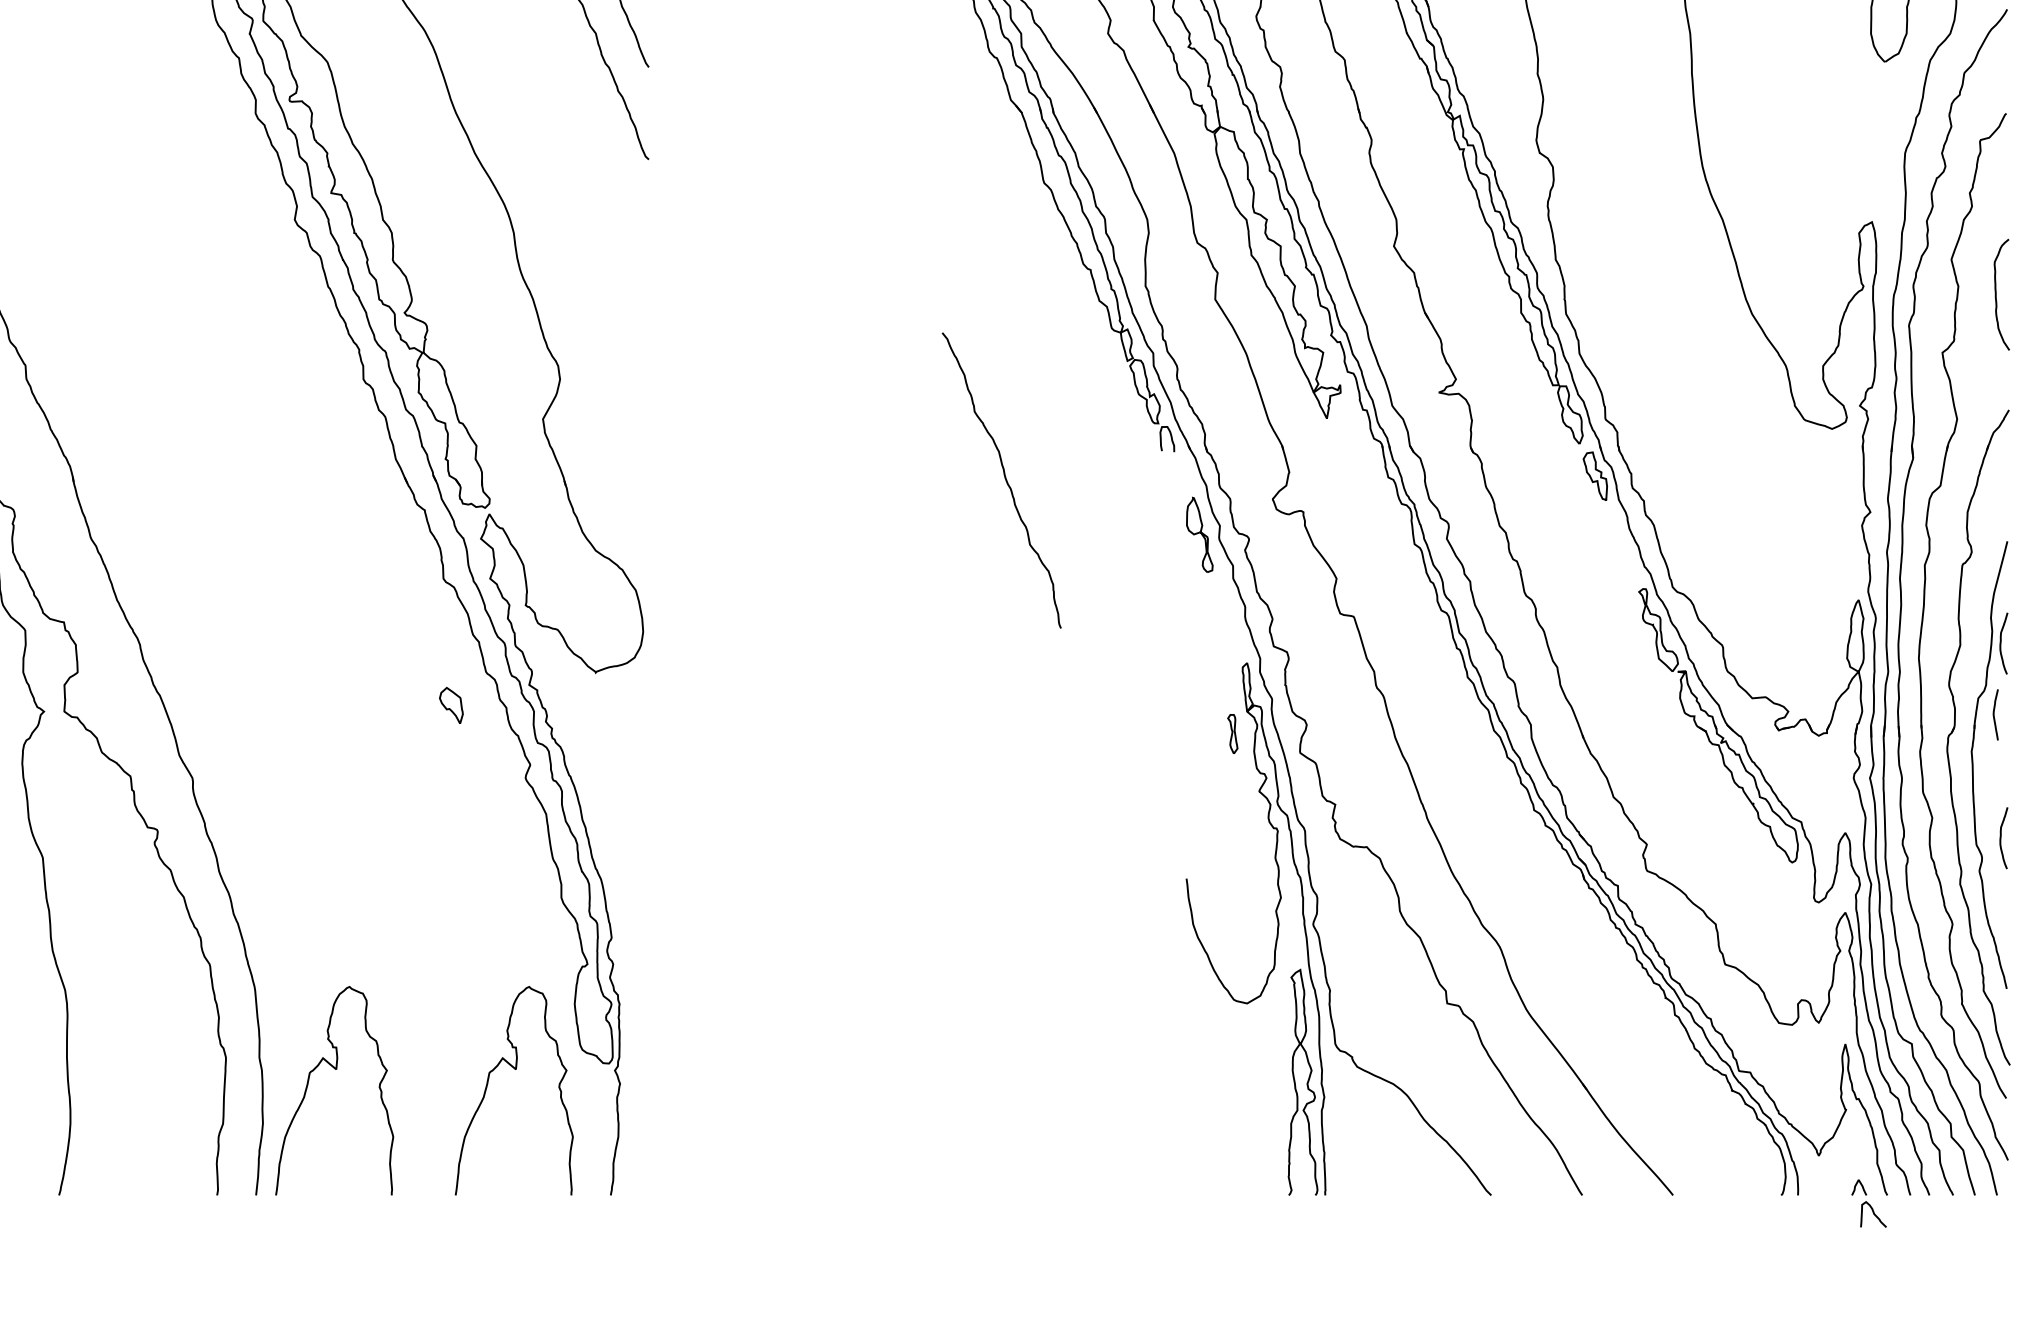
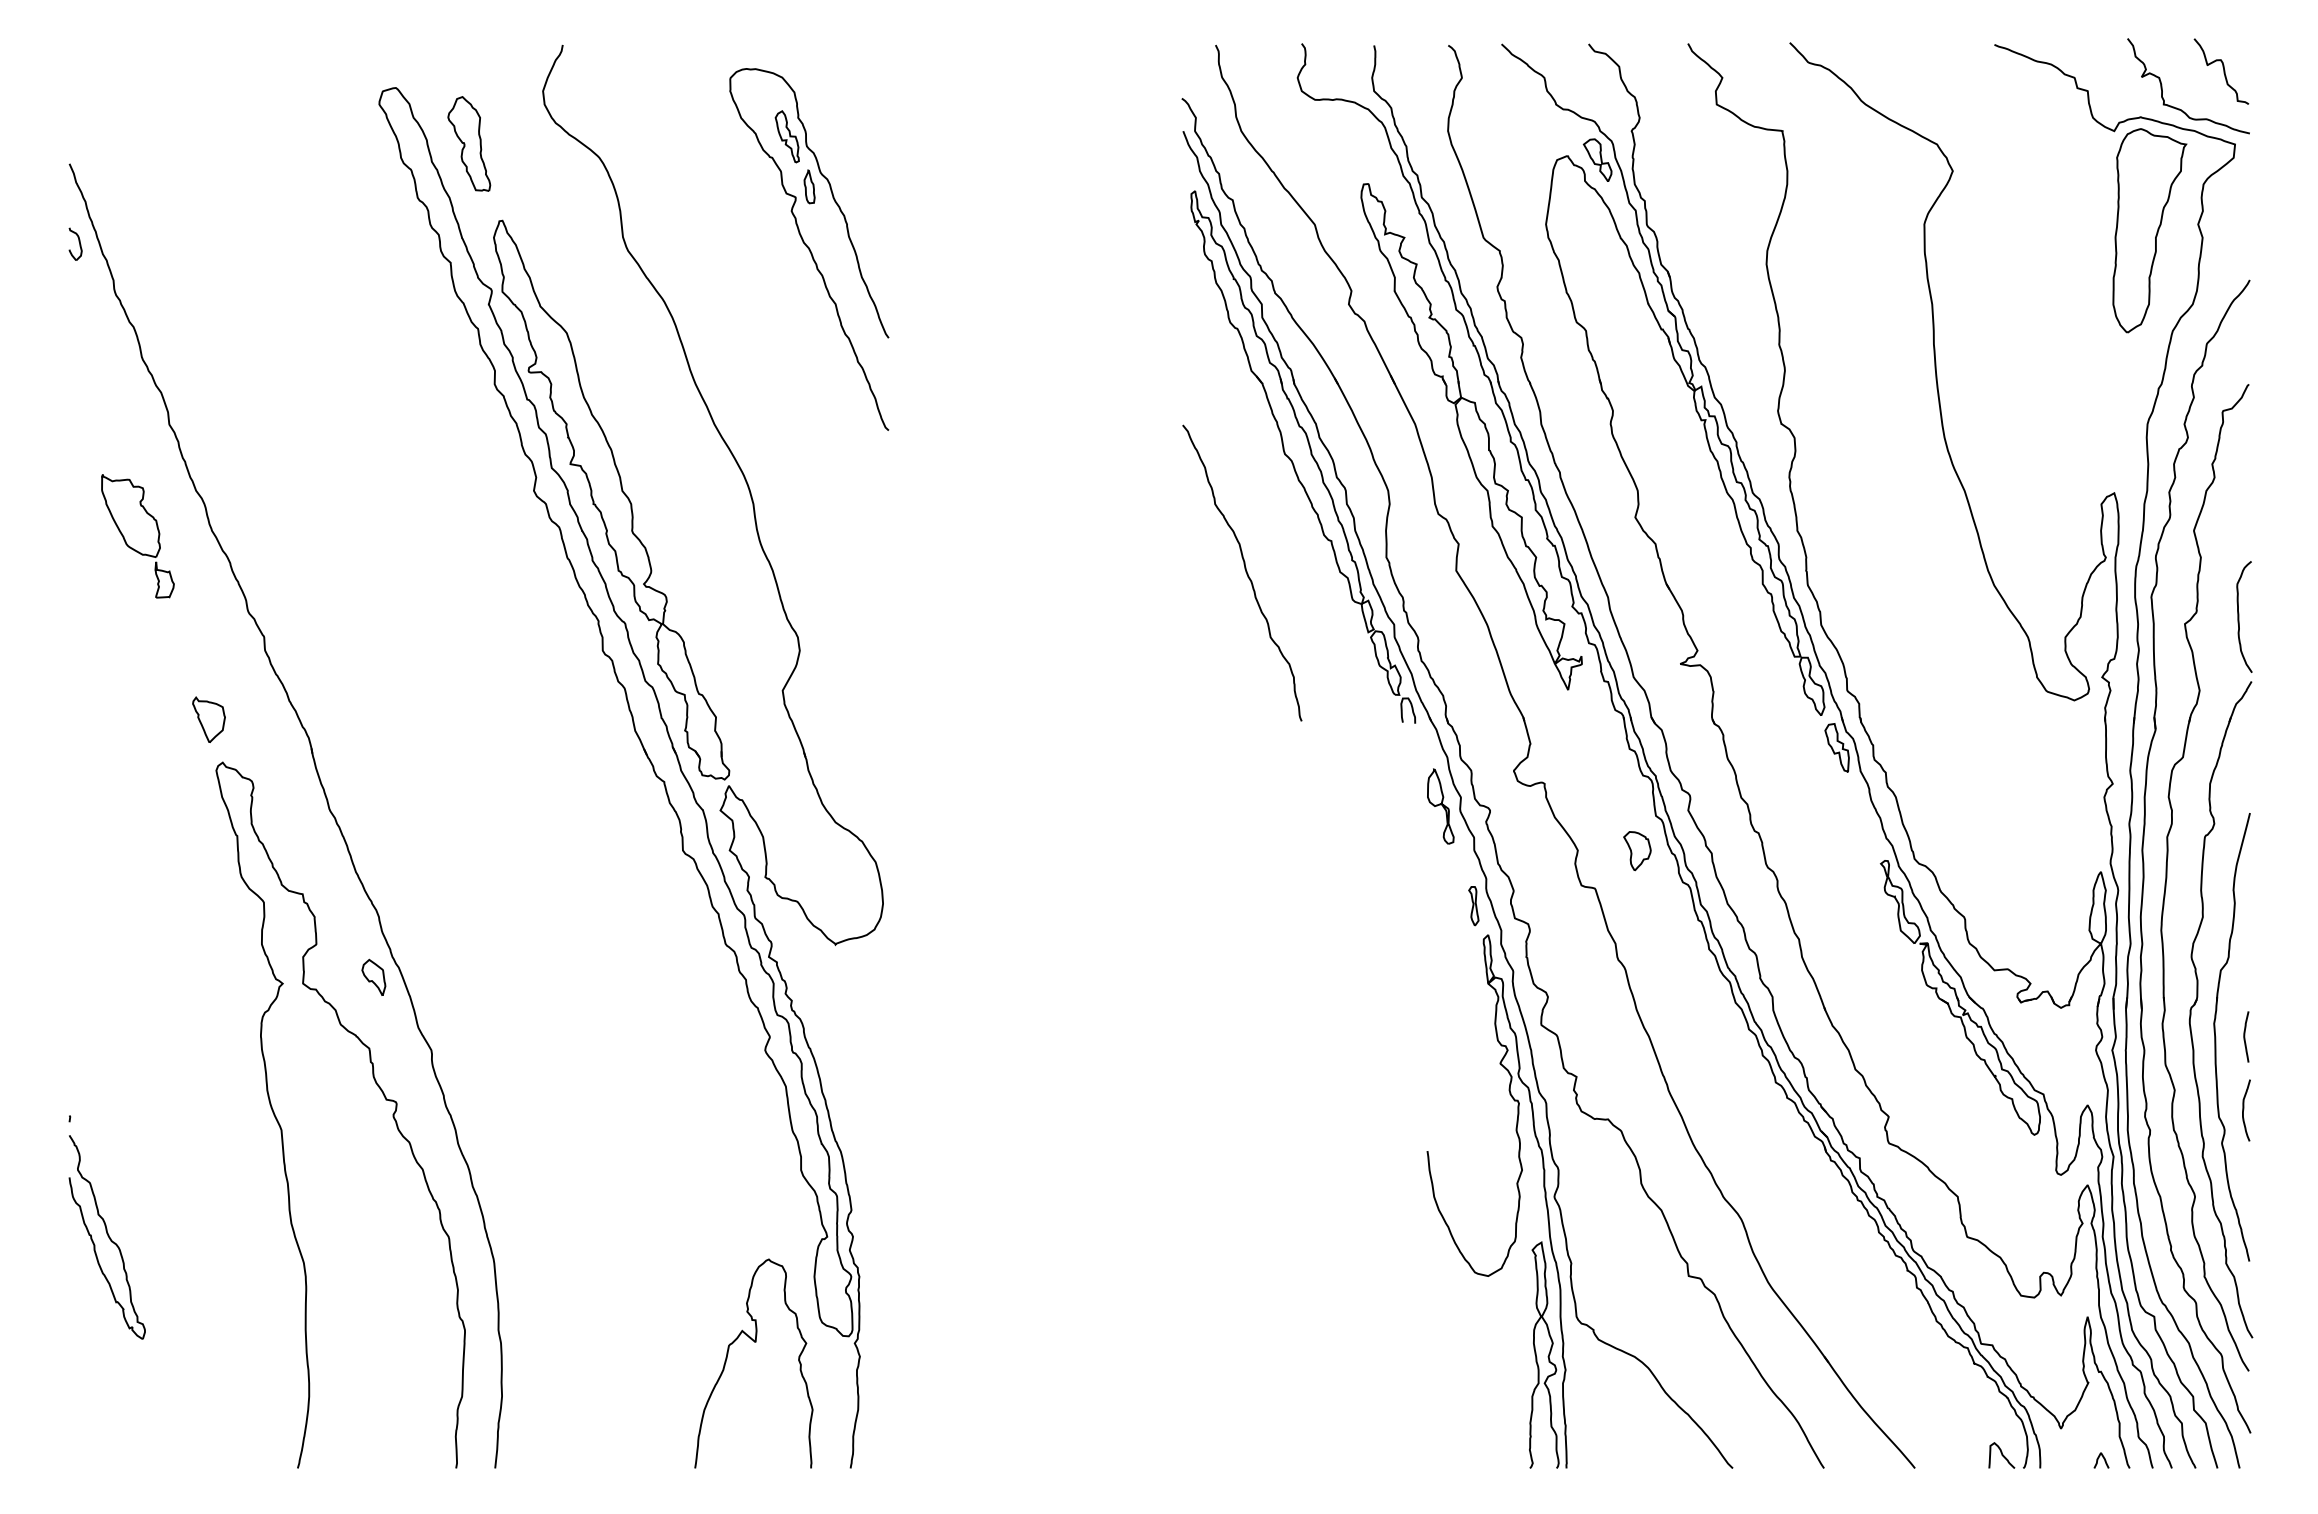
curve: (1996, 294) -> (2239, 616), moved
curve: (1004, 479) -> (1245, 572), moved
part: (1396, 579) -> (1637, 851), added
curve: (2001, 642) -> (2244, 914), removed
part: (451, 704) -> (373, 976), moved
curve: (1994, 714) -> (2245, 1036), moved
part: (1232, 734) -> (1473, 906), moved
curve: (335, 1069) -> (574, 1342), removed
curve: (1873, 1214) -> (2001, 1455), moved

